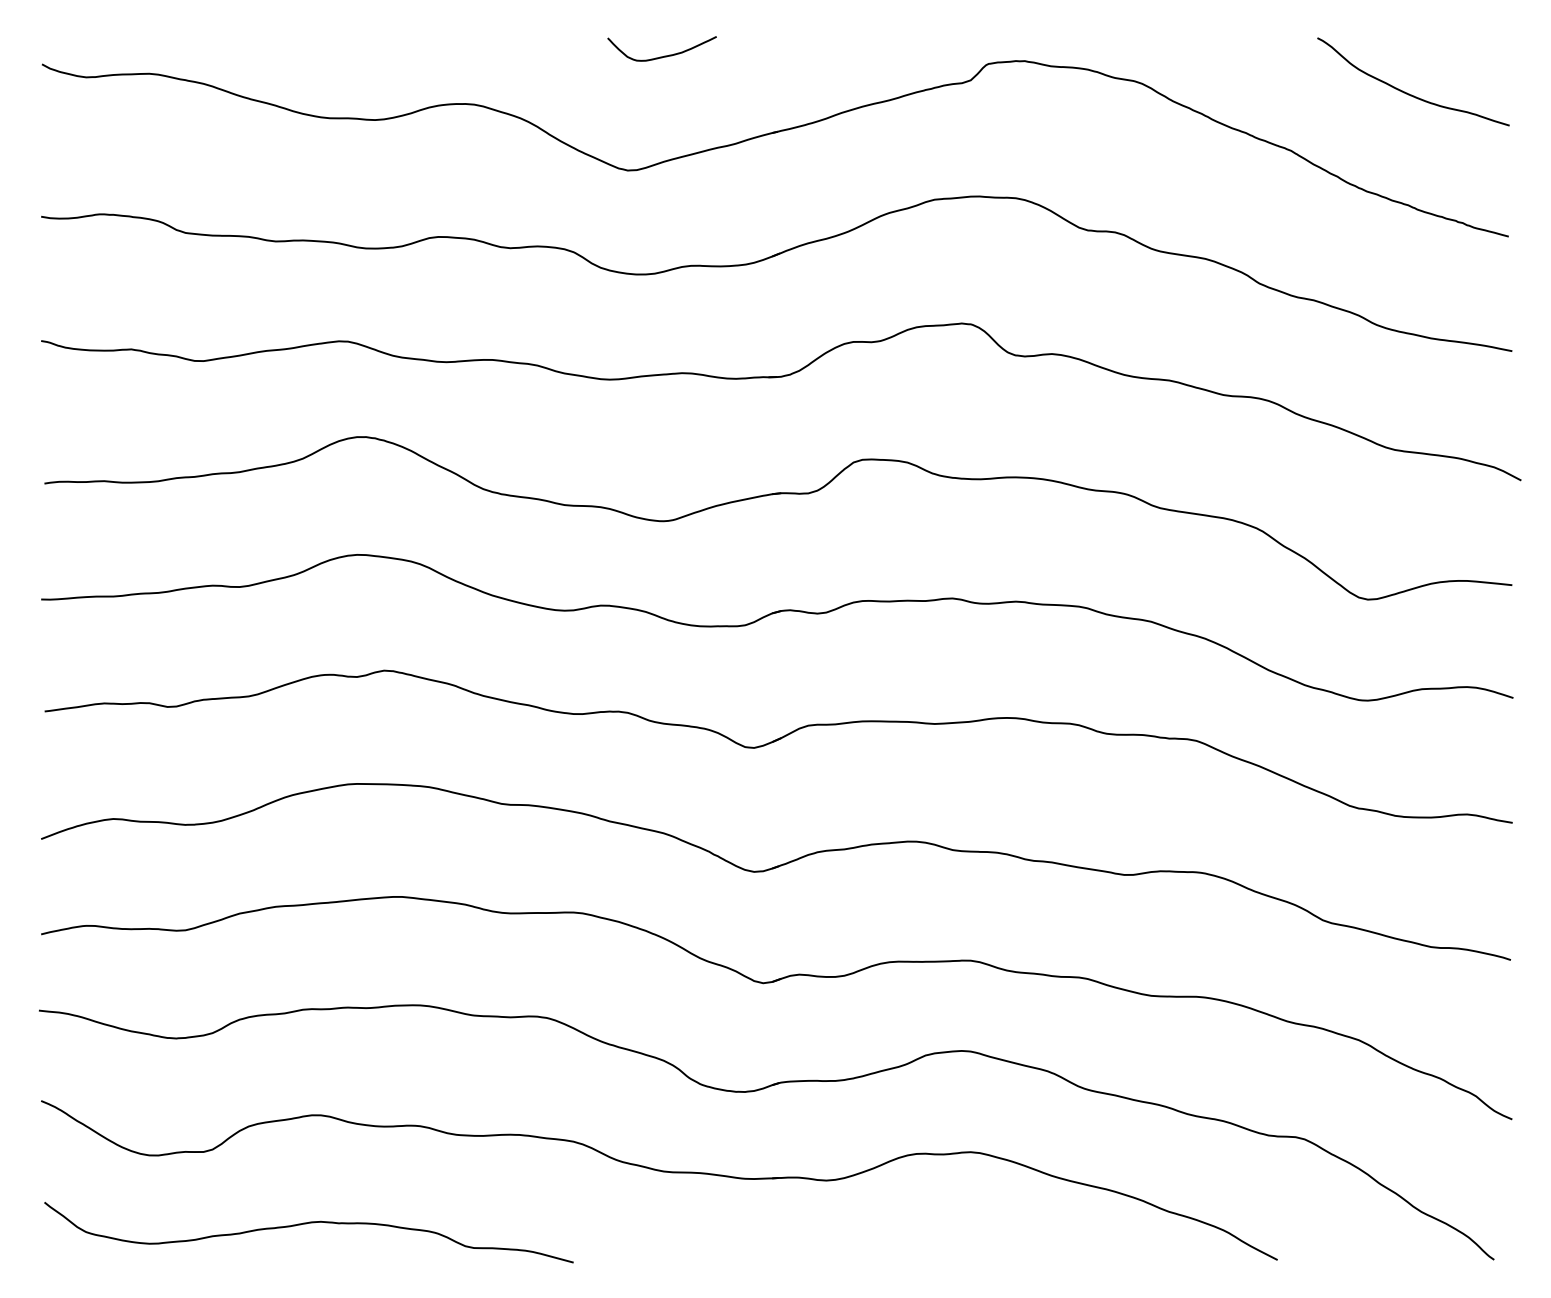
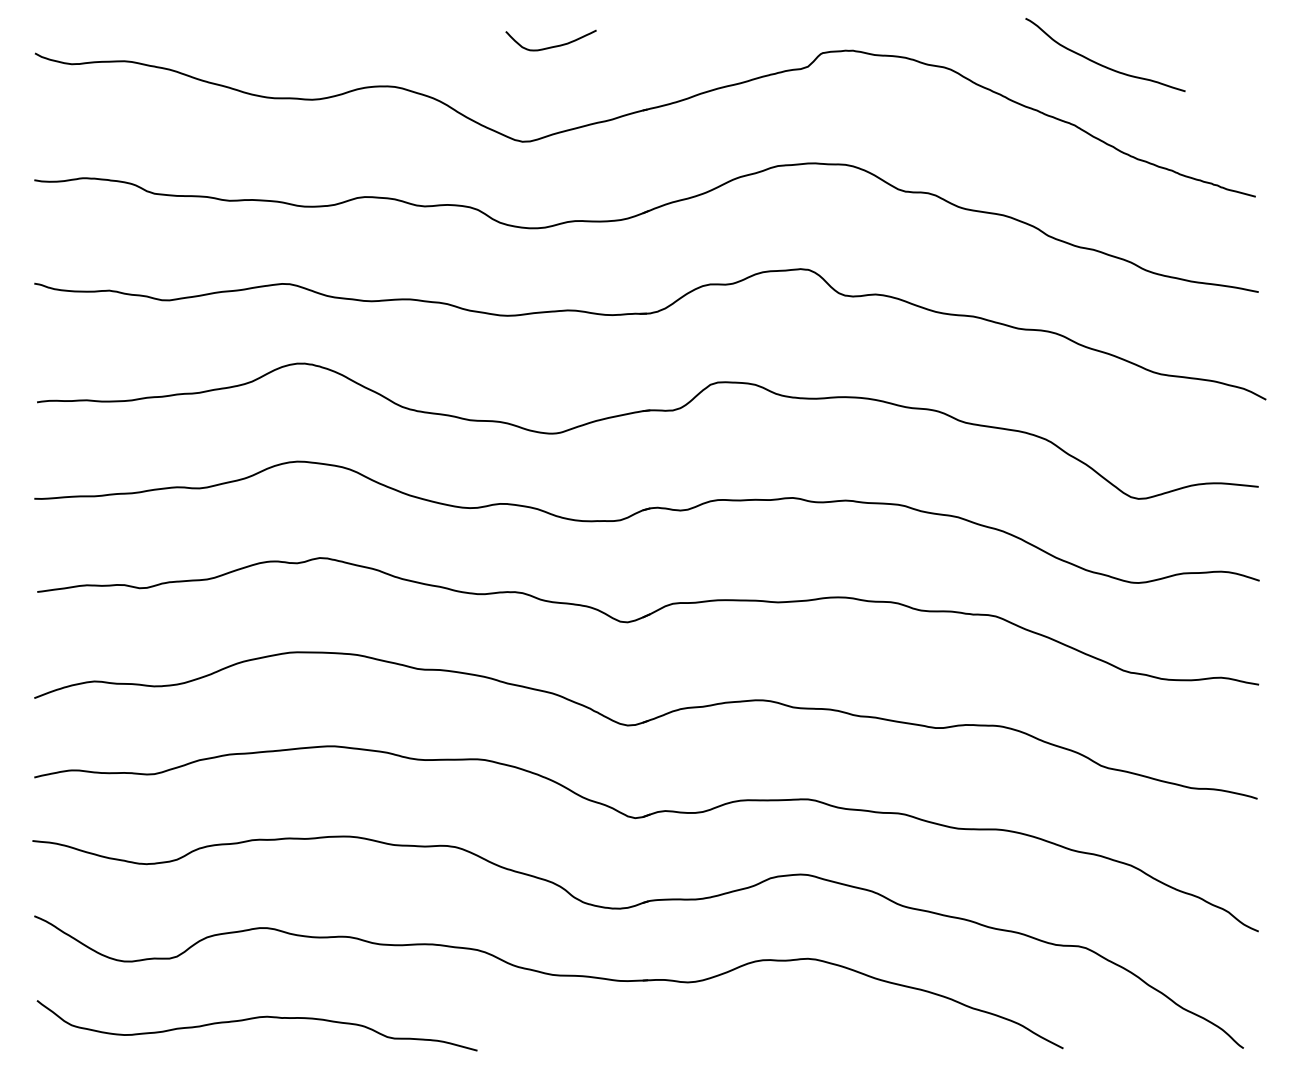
curve: (1409, 93) -> (1102, 64), moved

